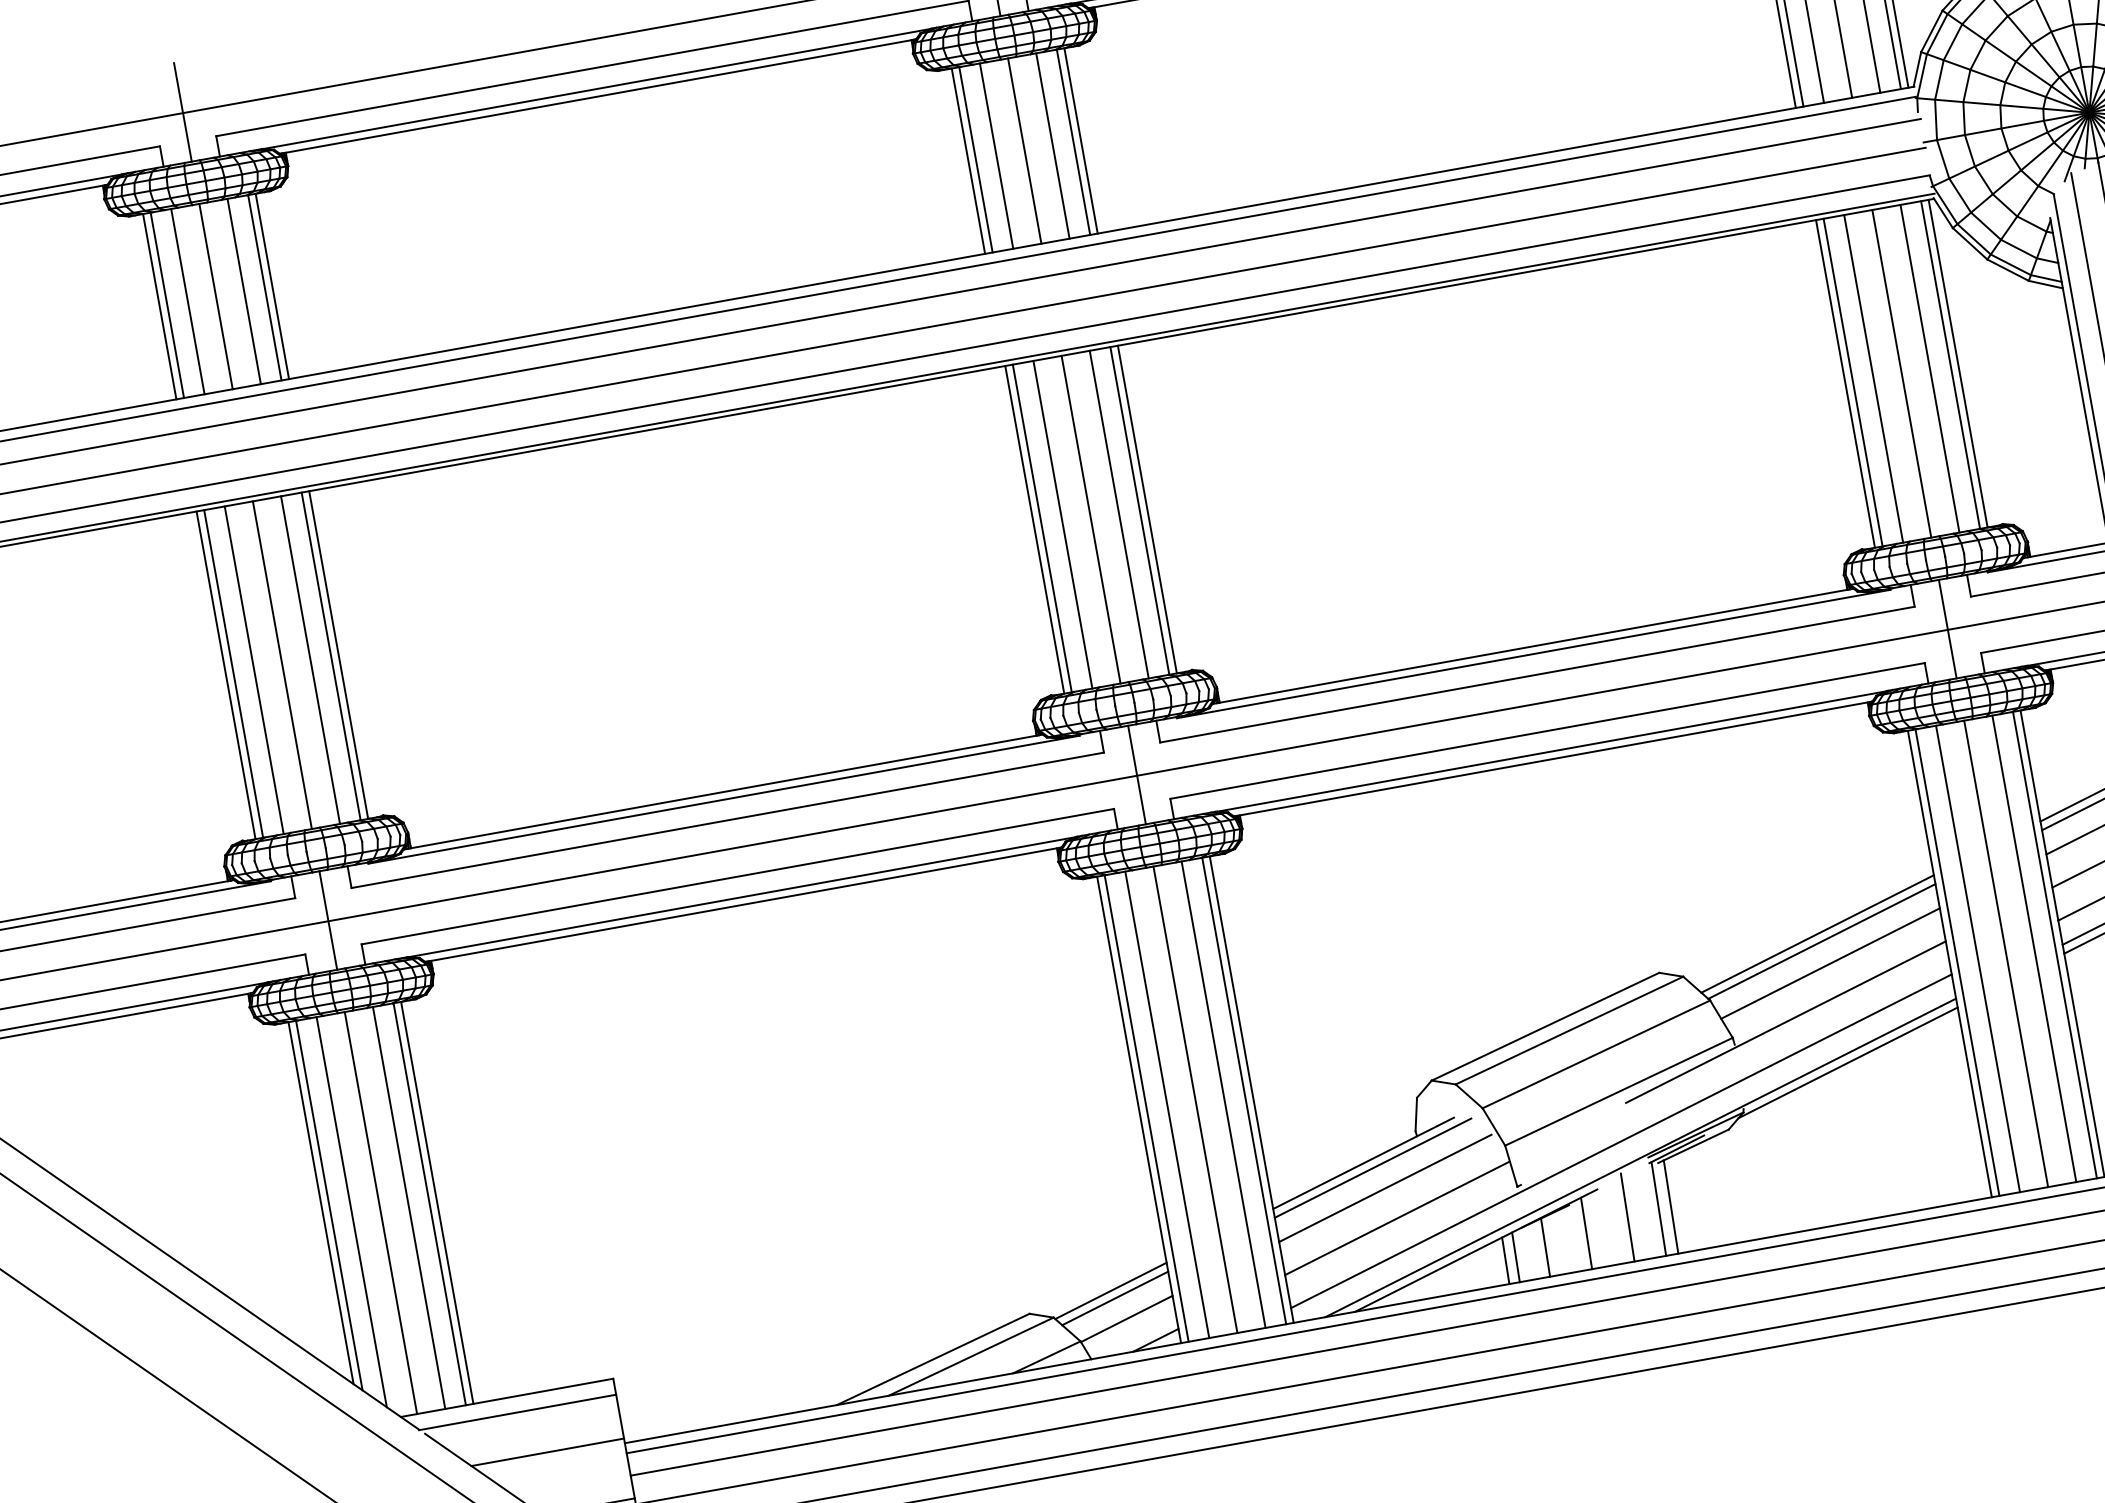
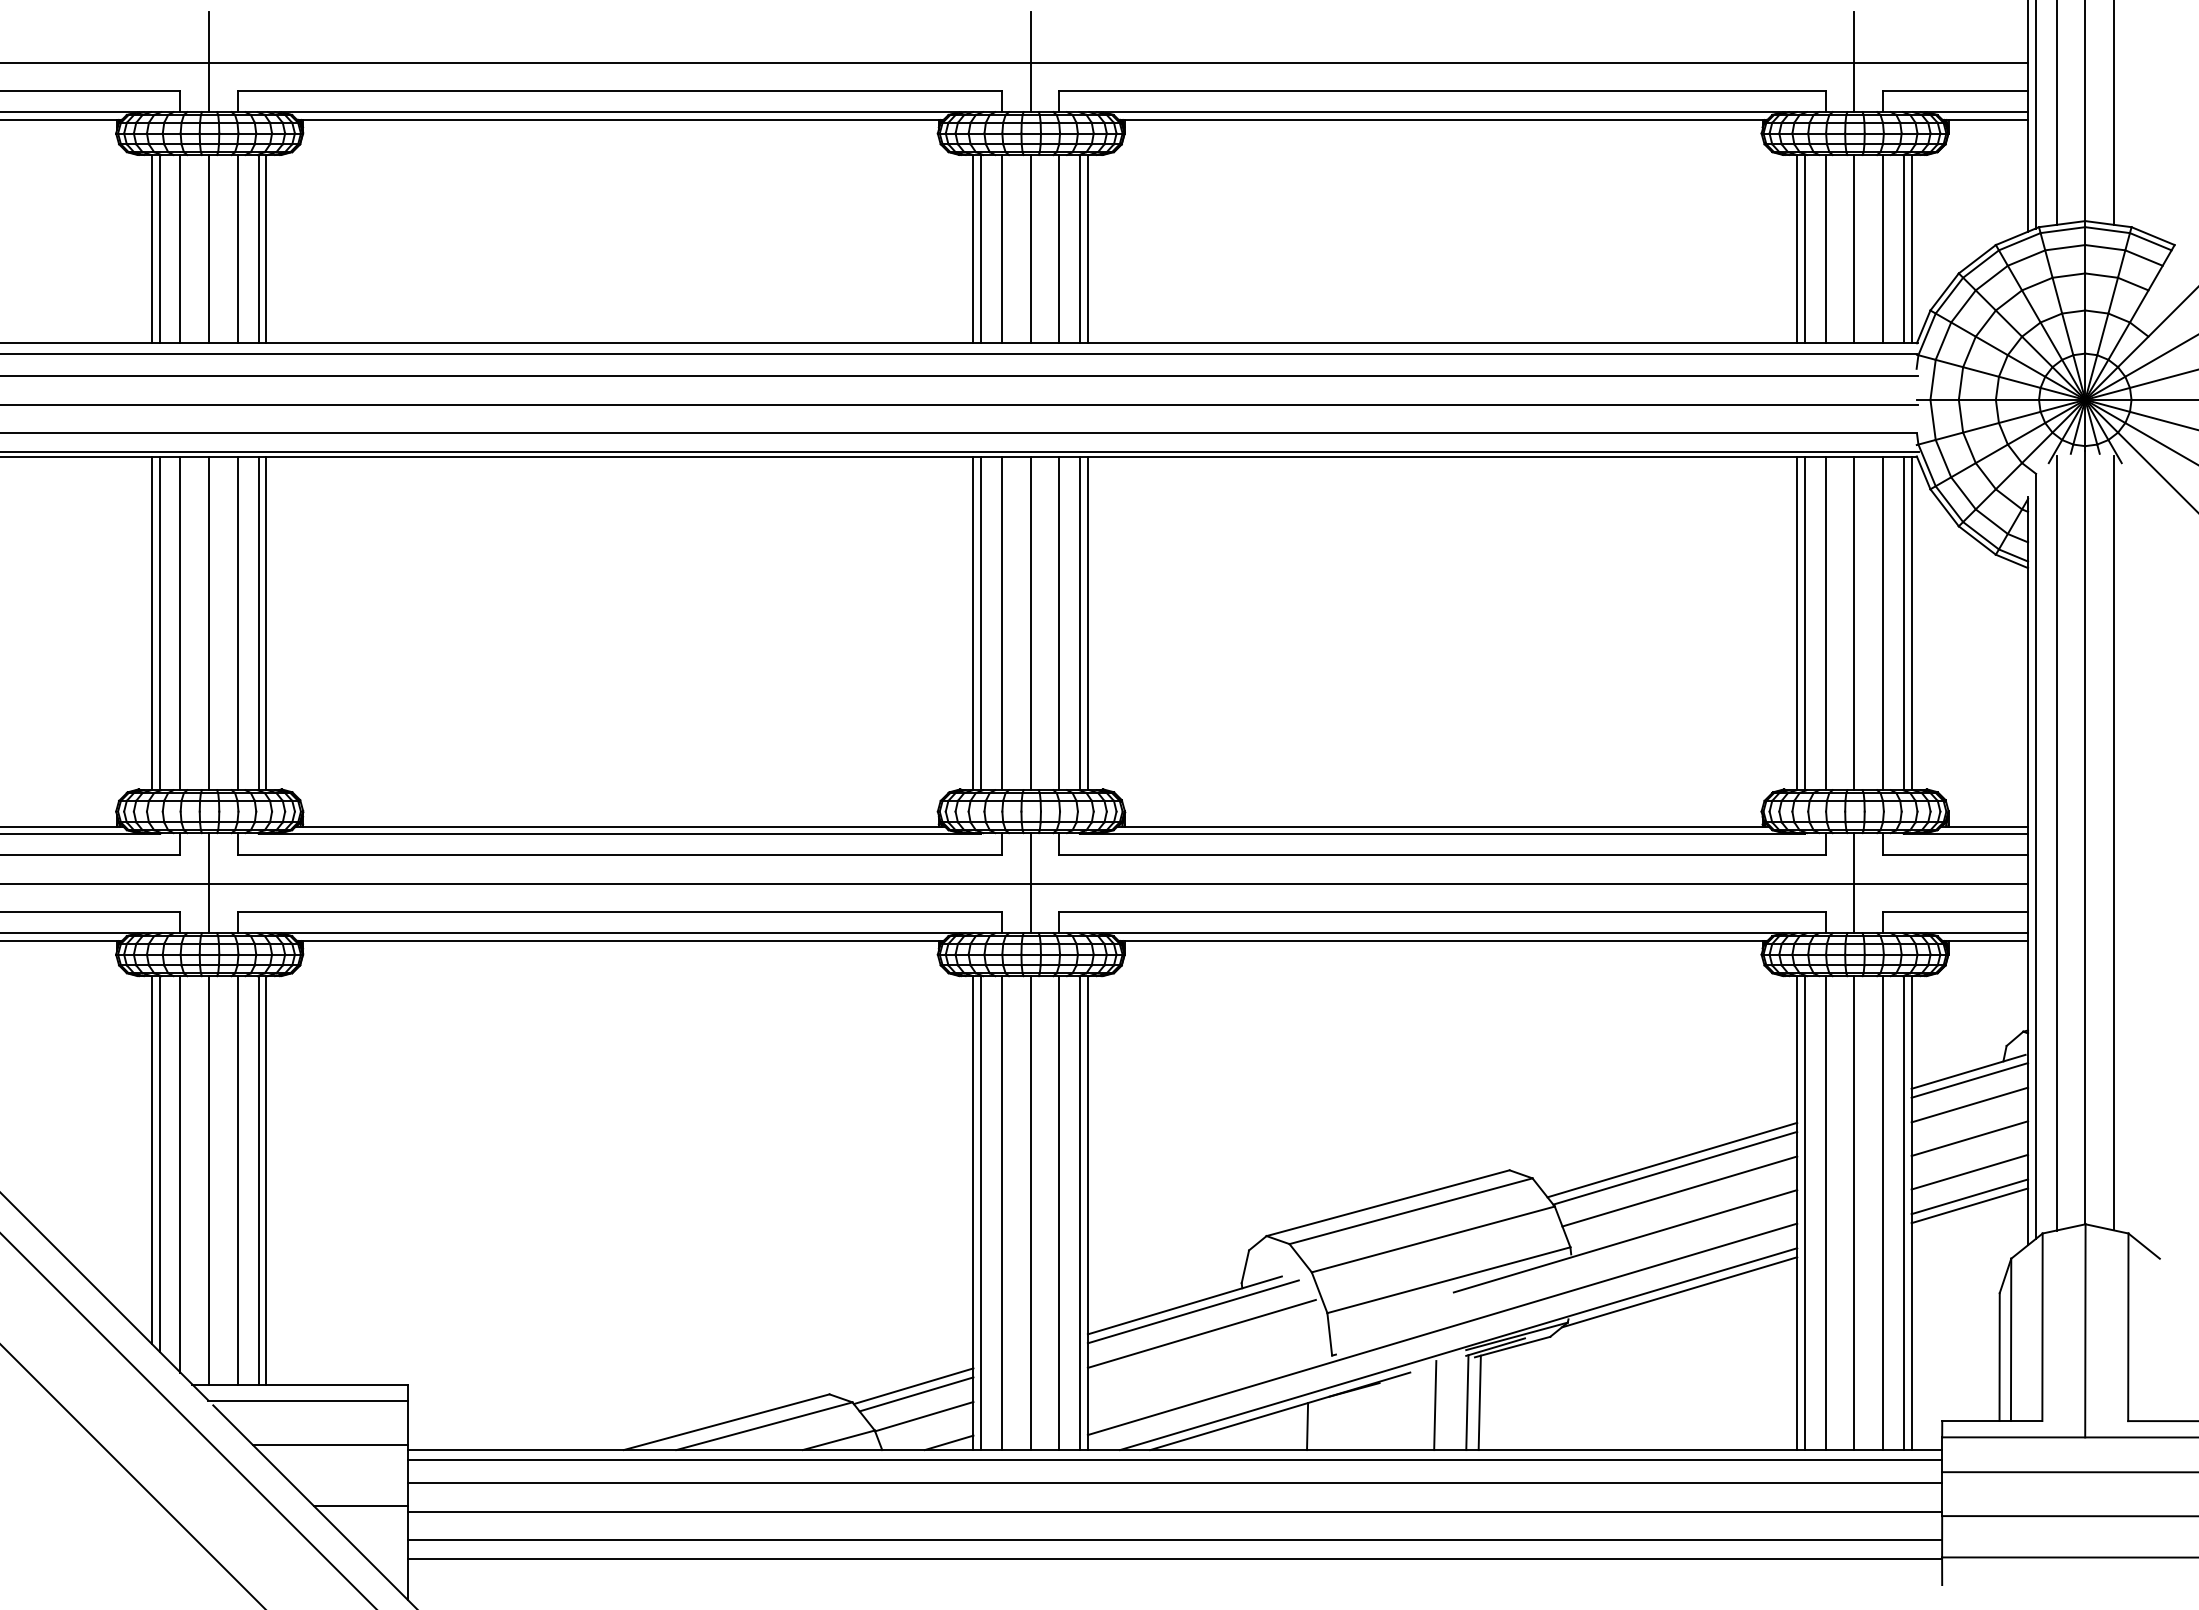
line: (1396, 1218) -> (1207, 1365), removed
line: (1586, 1233) -> (1391, 1413), removed
line: (1544, 1247) -> (1348, 1420), removed
line: (1515, 1257) -> (1317, 1424), removed

